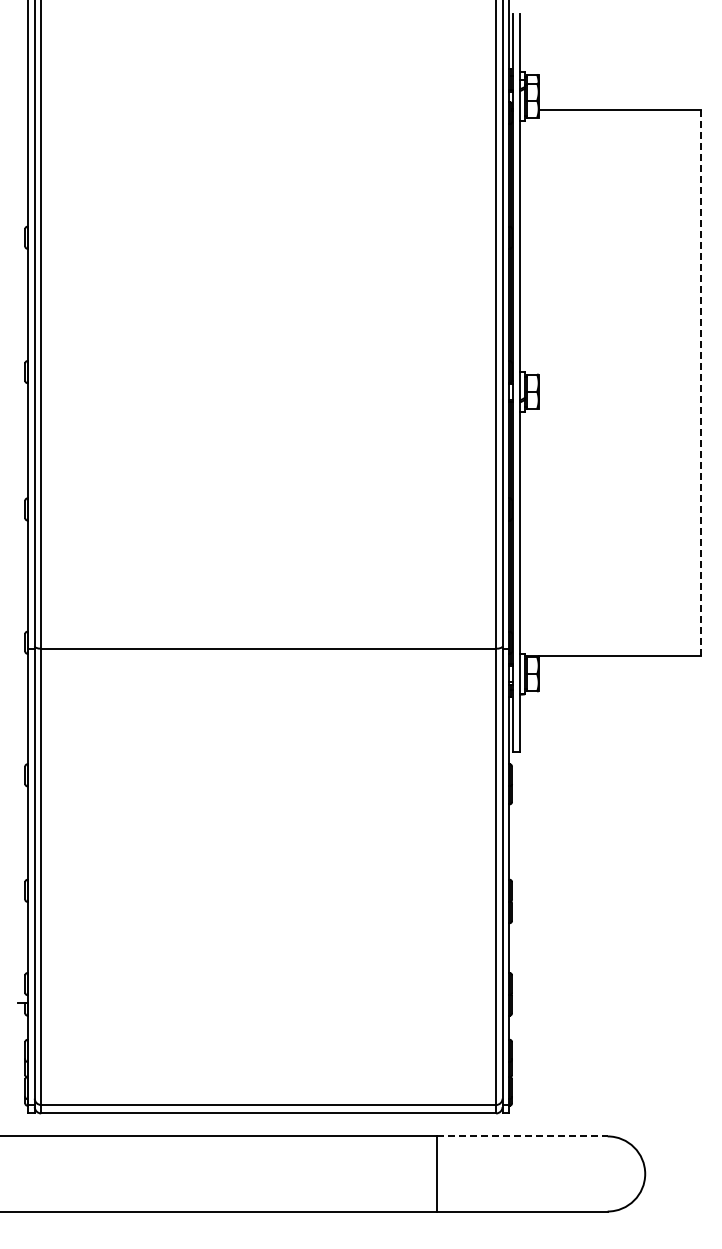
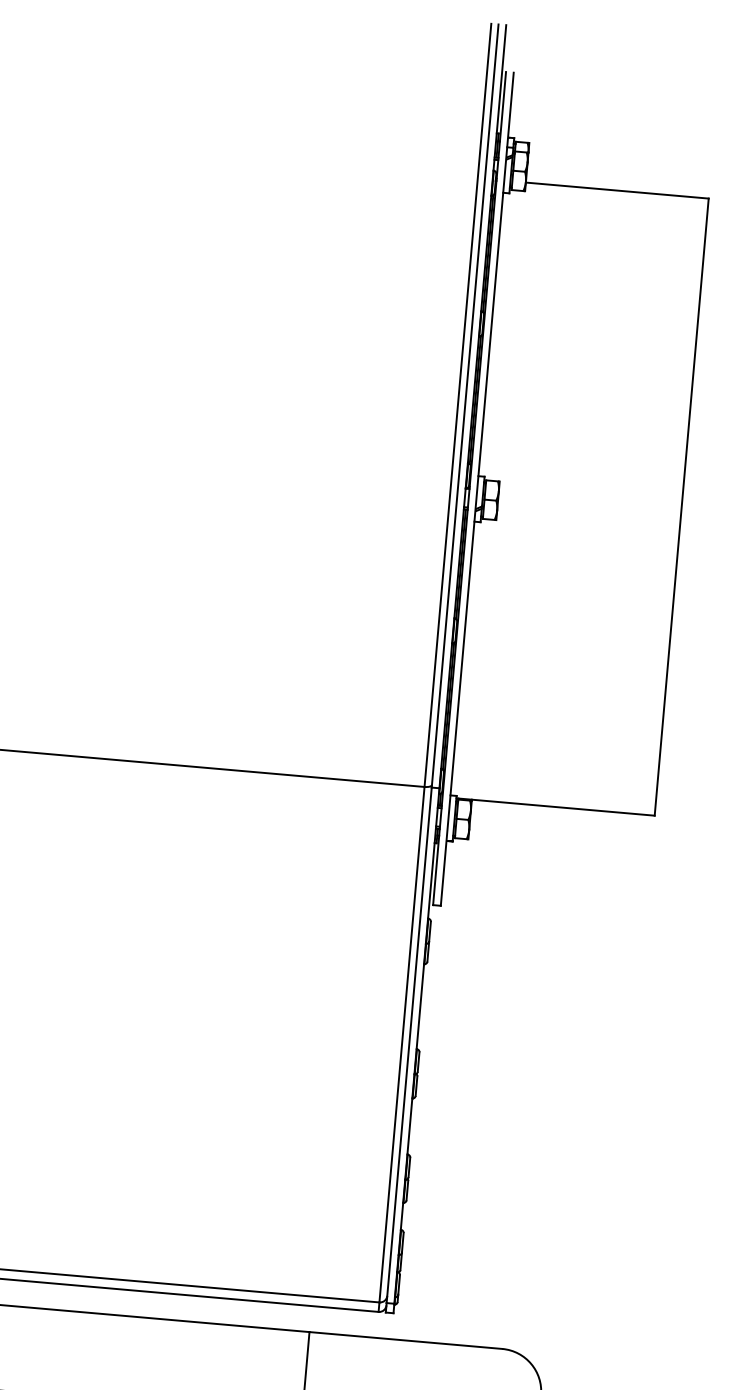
line: (700, 383) -> (681, 507), dashed -> solid
line: (522, 1136) -> (406, 1340), dashed -> solid

